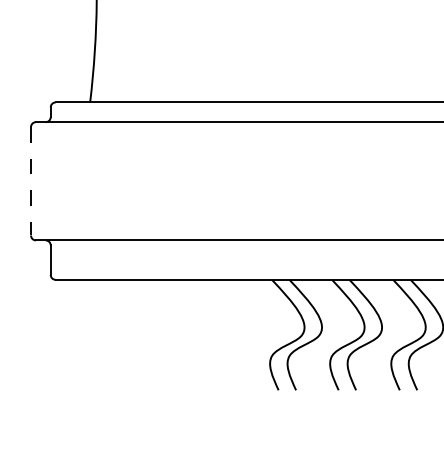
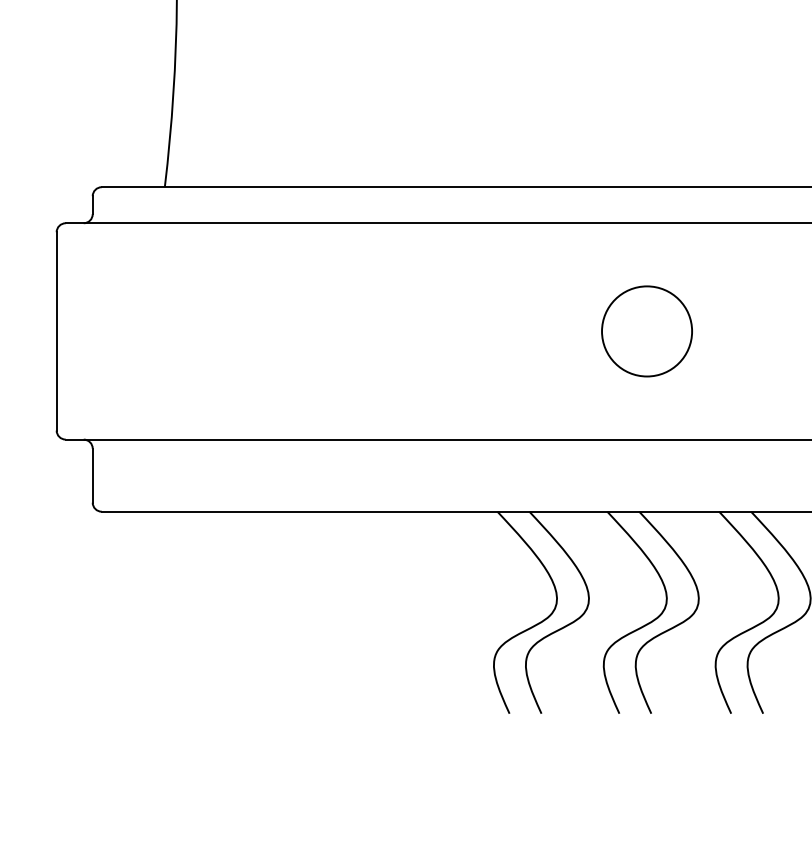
circle: (353, 180) -> (646, 329), added
line: (31, 181) -> (57, 331), dashed -> solid

